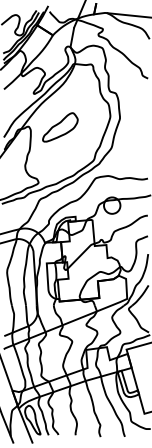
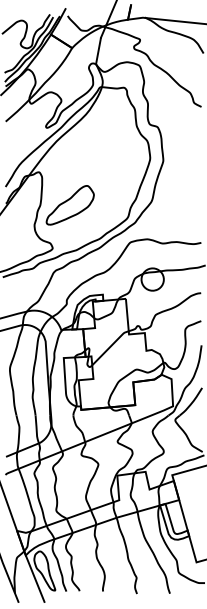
part: (59, 127) -> (69, 205), moved

